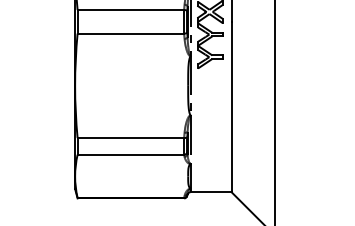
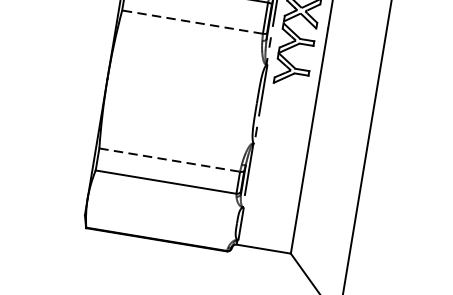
line: (130, 33) -> (192, 21), solid -> dashed
line: (131, 138) -> (170, 160), solid -> dashed

